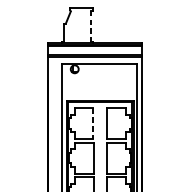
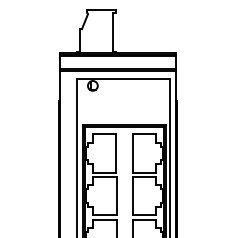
line: (91, 26) -> (113, 32), dashed -> solid
line: (93, 123) -> (116, 153), dashed -> solid

